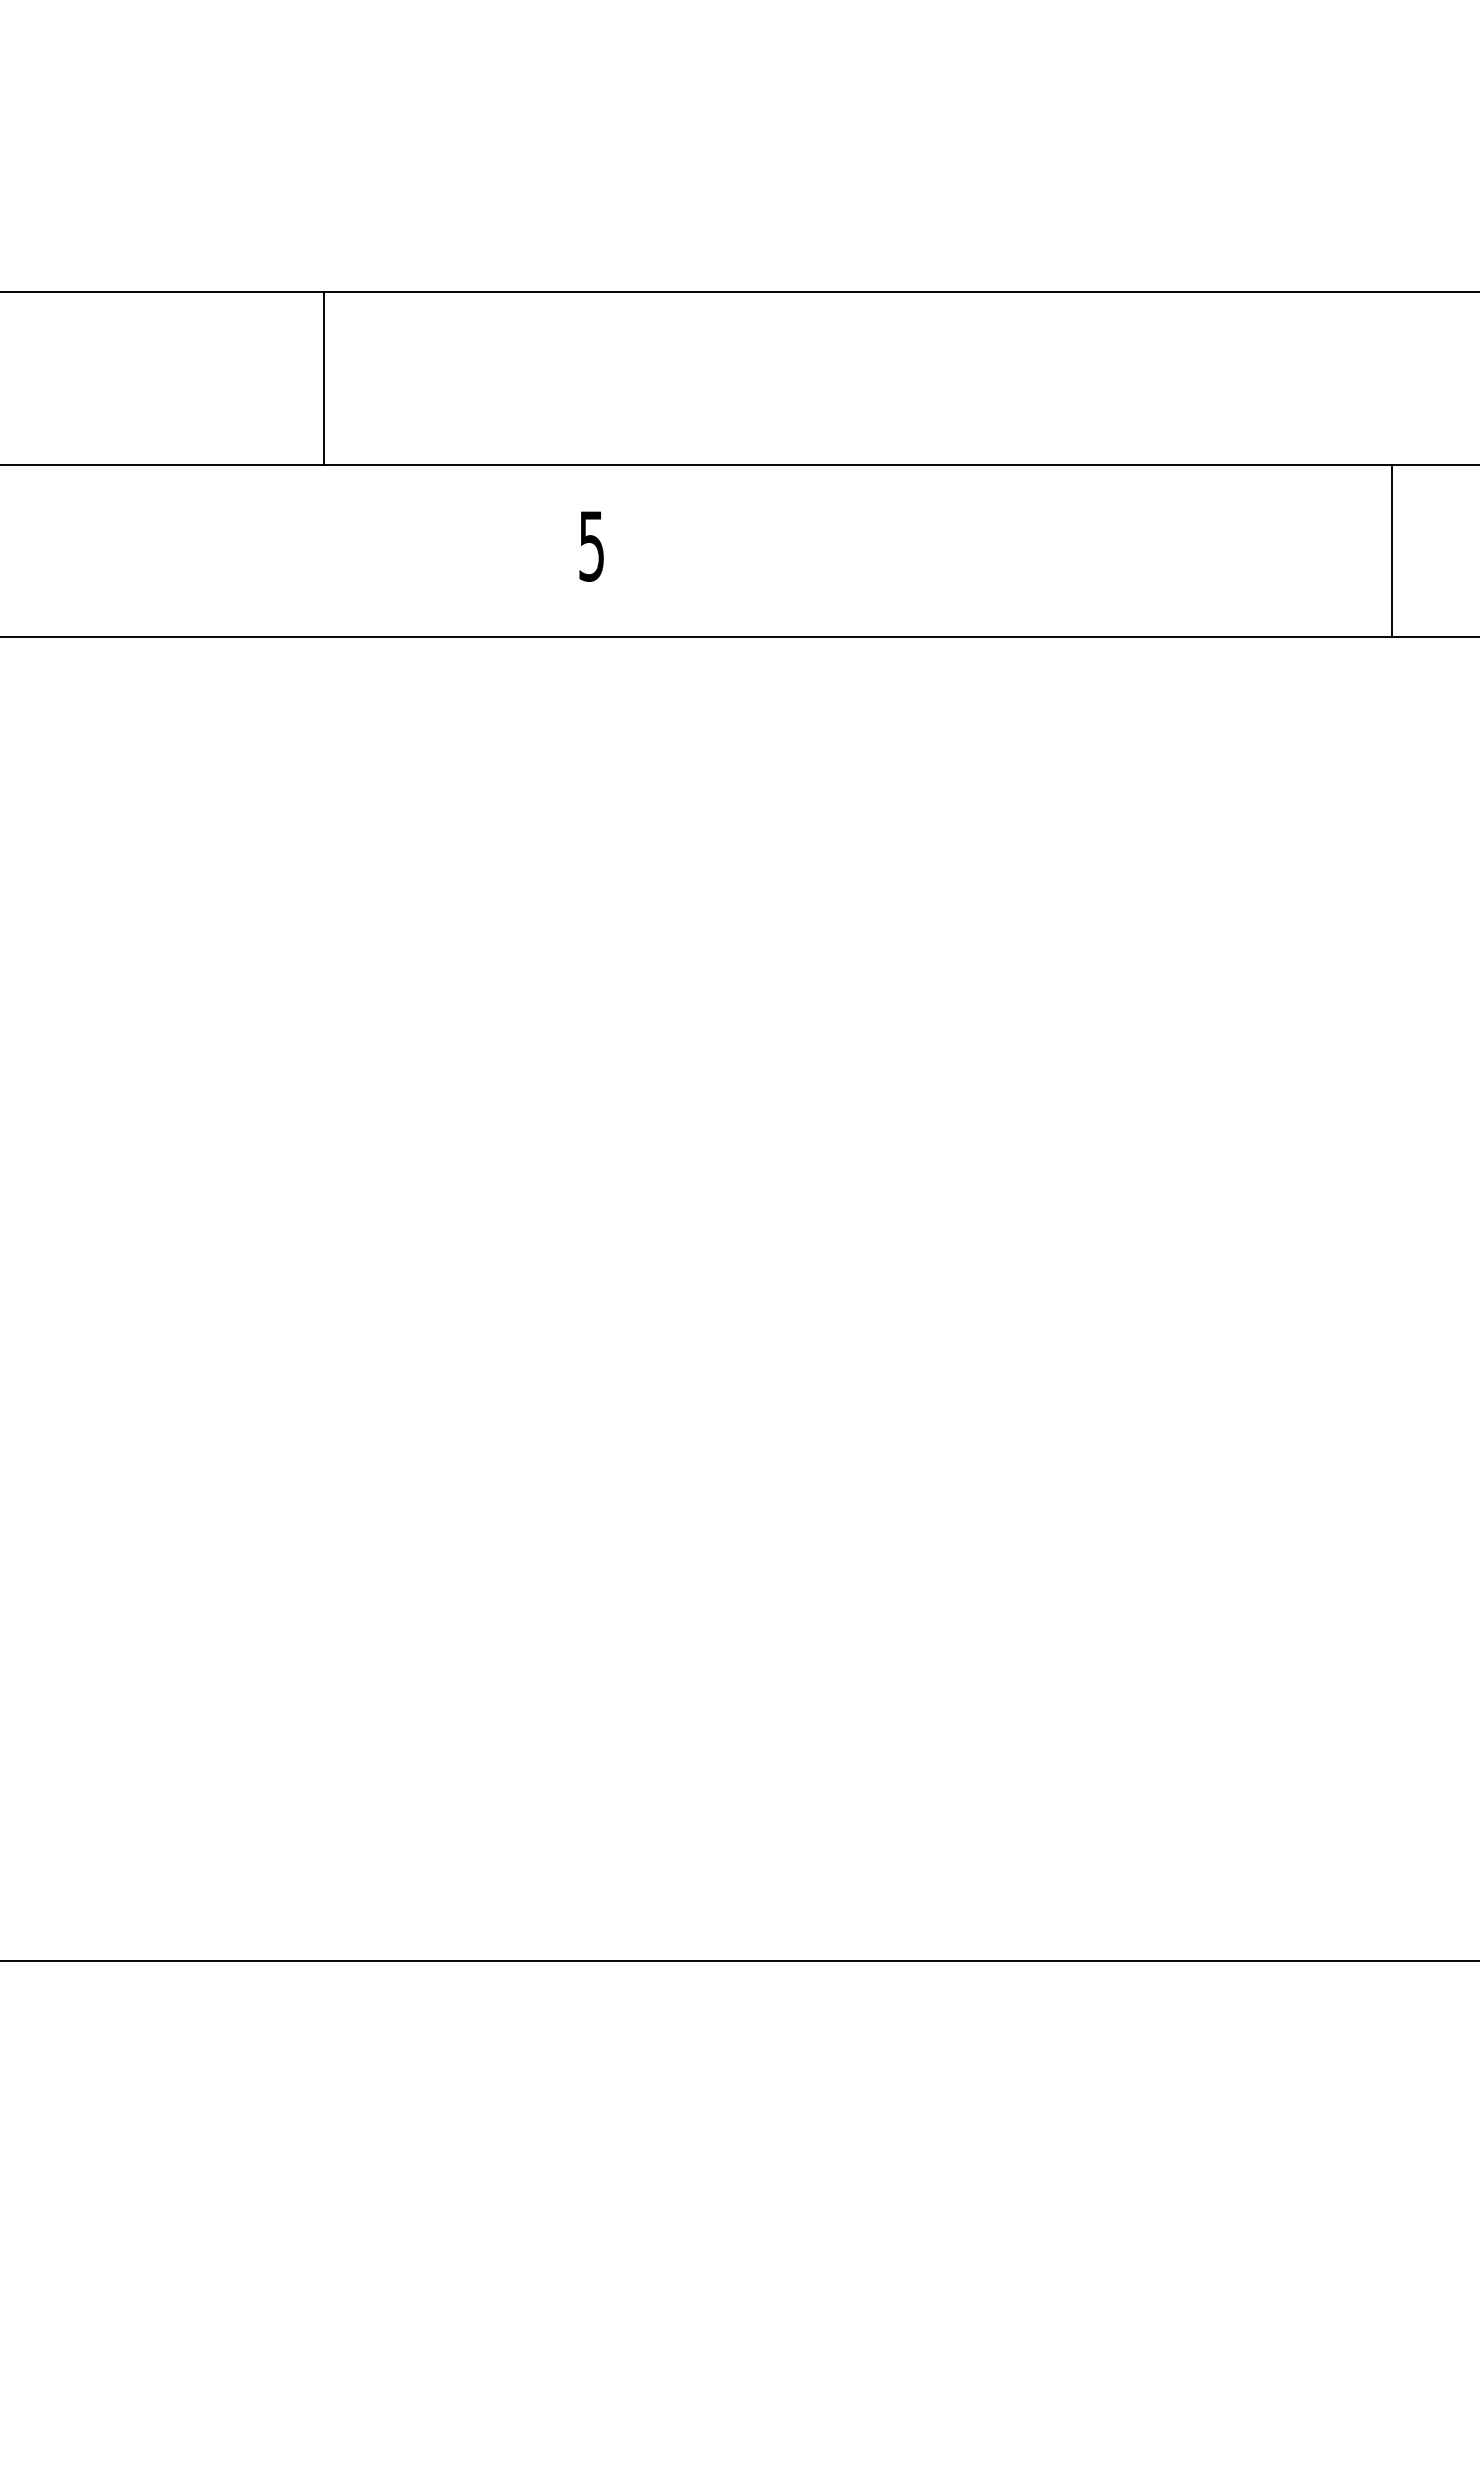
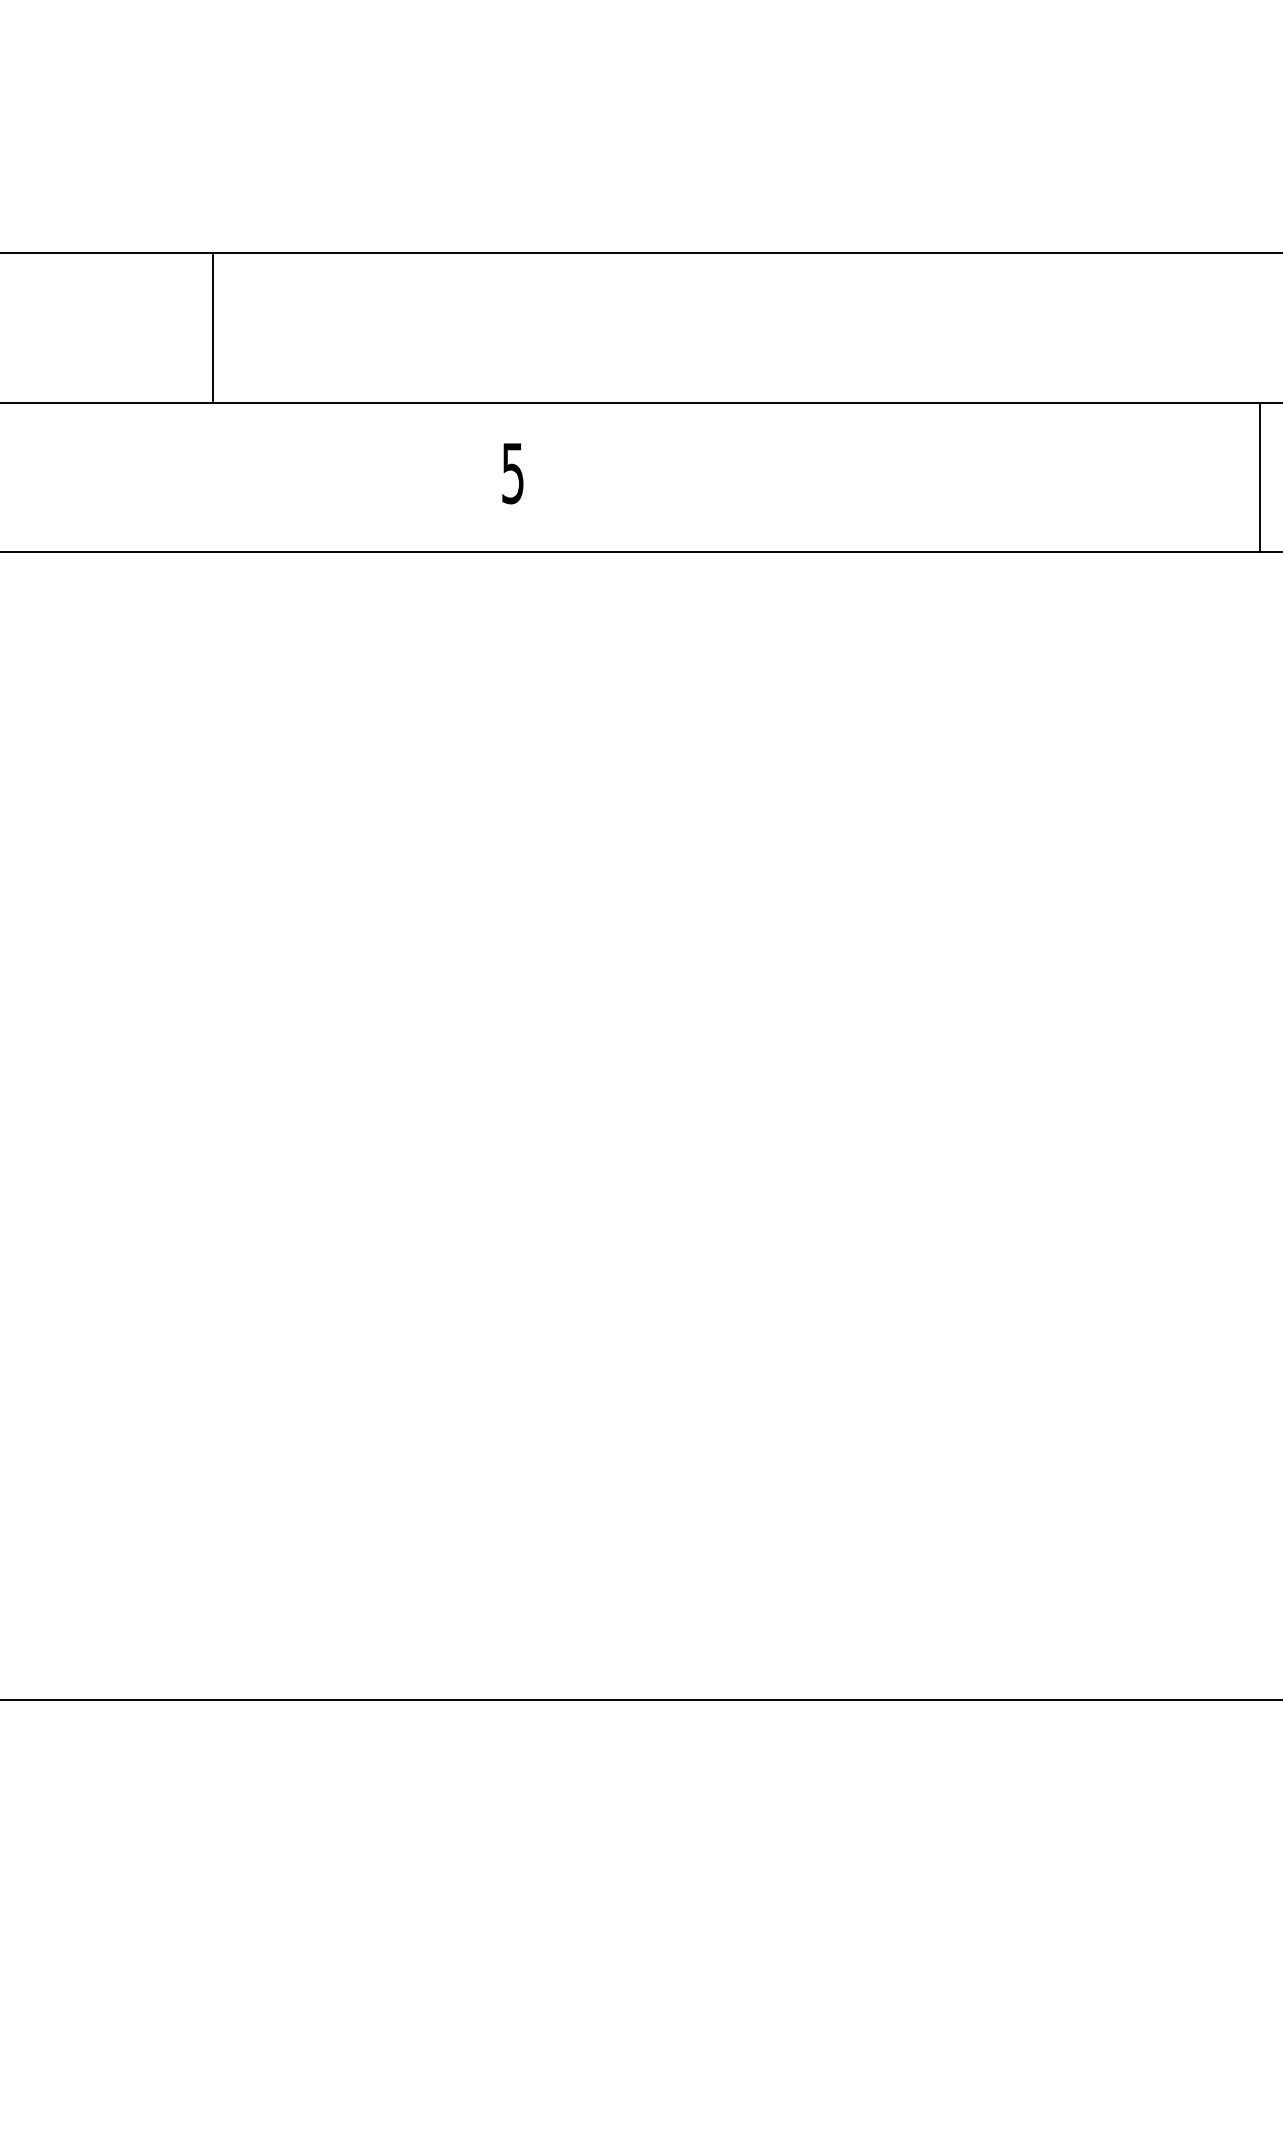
line: (324, 378) -> (212, 328), moved
line: (1391, 550) -> (1259, 477), moved

